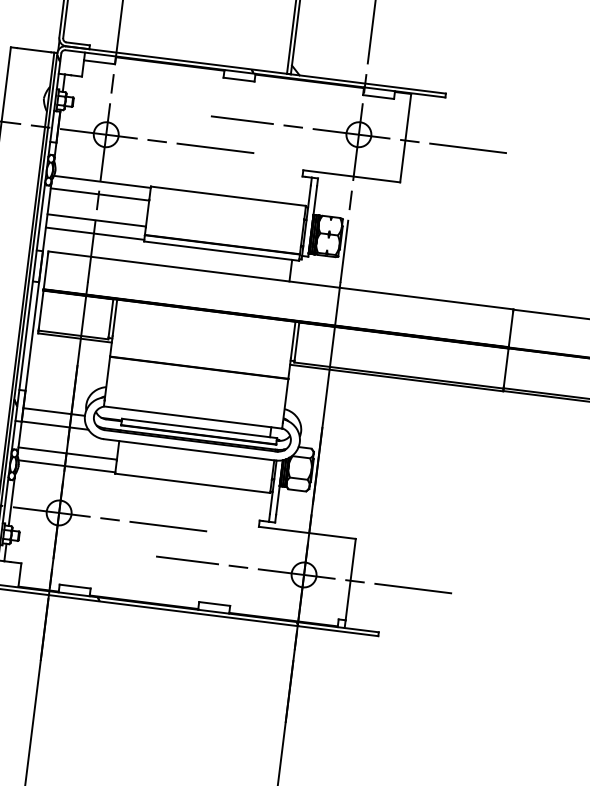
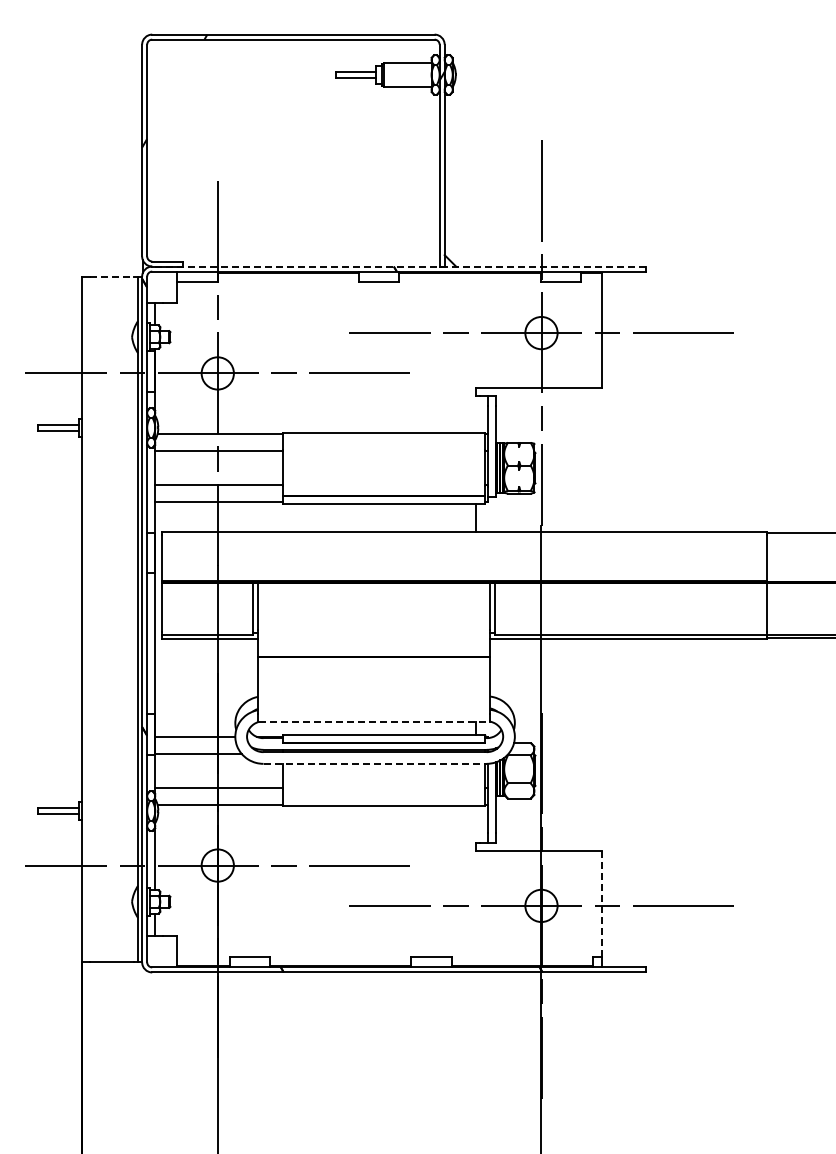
line: (34, 50) -> (112, 276), solid -> dashed
line: (255, 69) -> (398, 266), solid -> dashed
line: (193, 417) -> (374, 721), solid -> dashed
line: (190, 449) -> (375, 763), solid -> dashed
line: (351, 579) -> (602, 904), solid -> dashed

